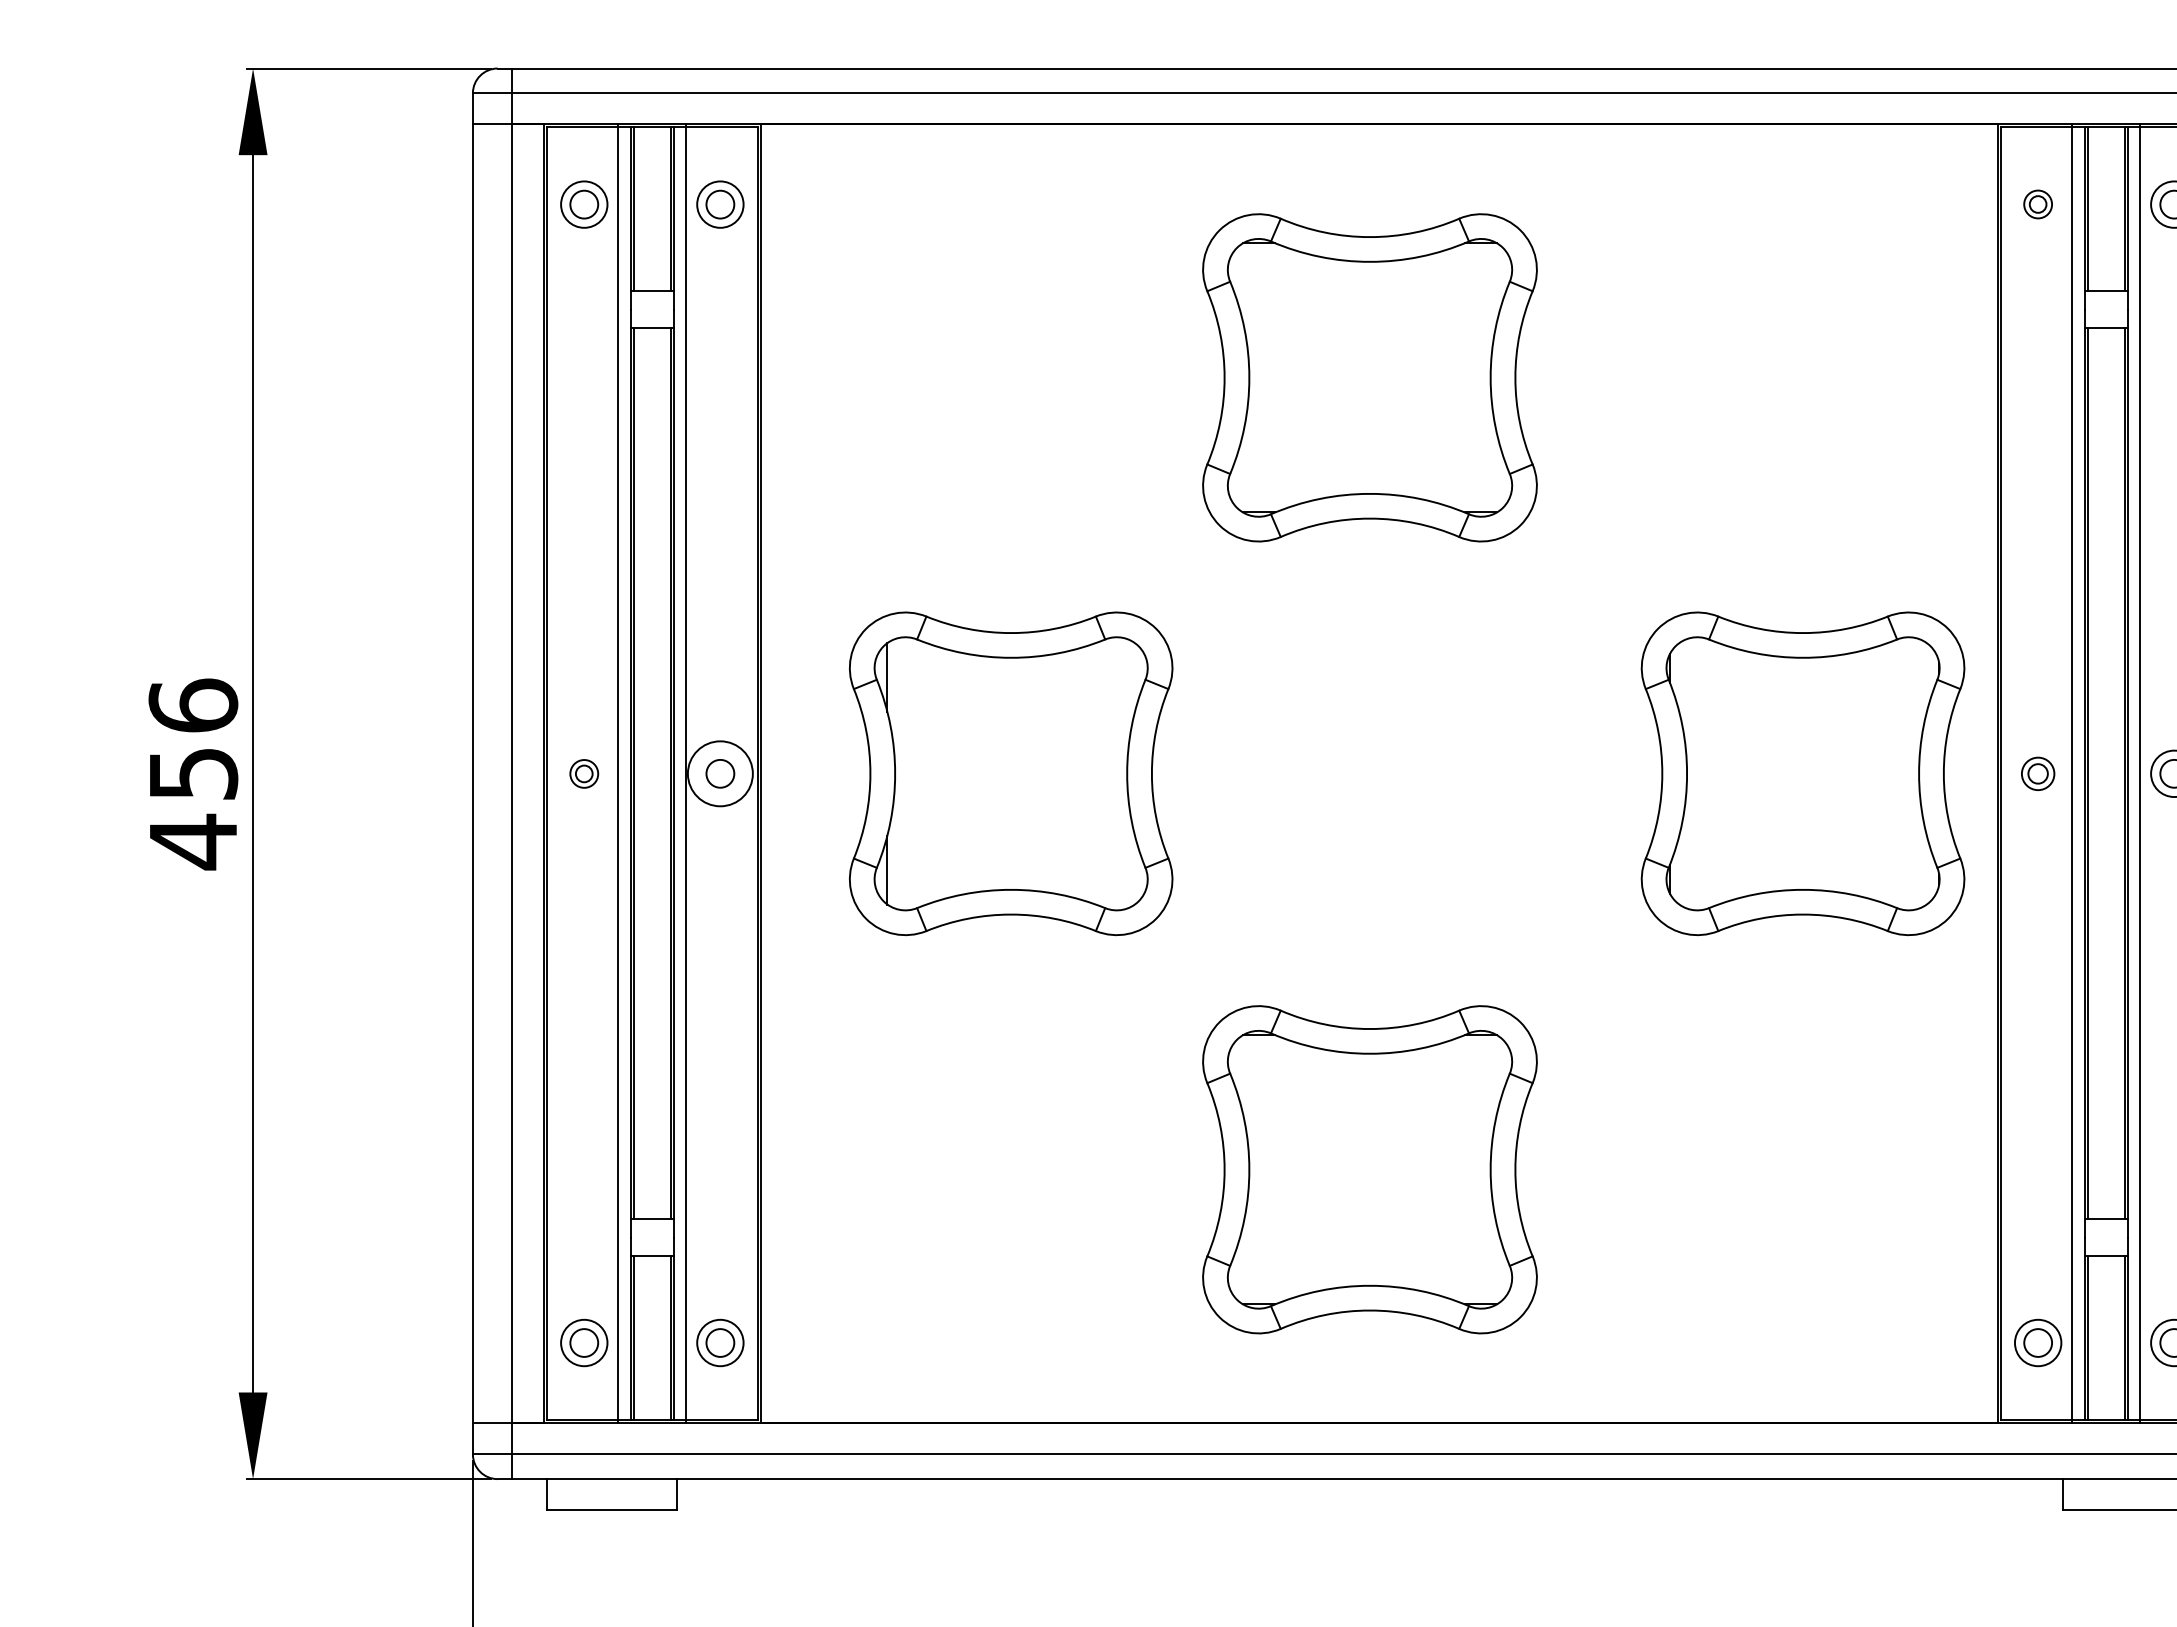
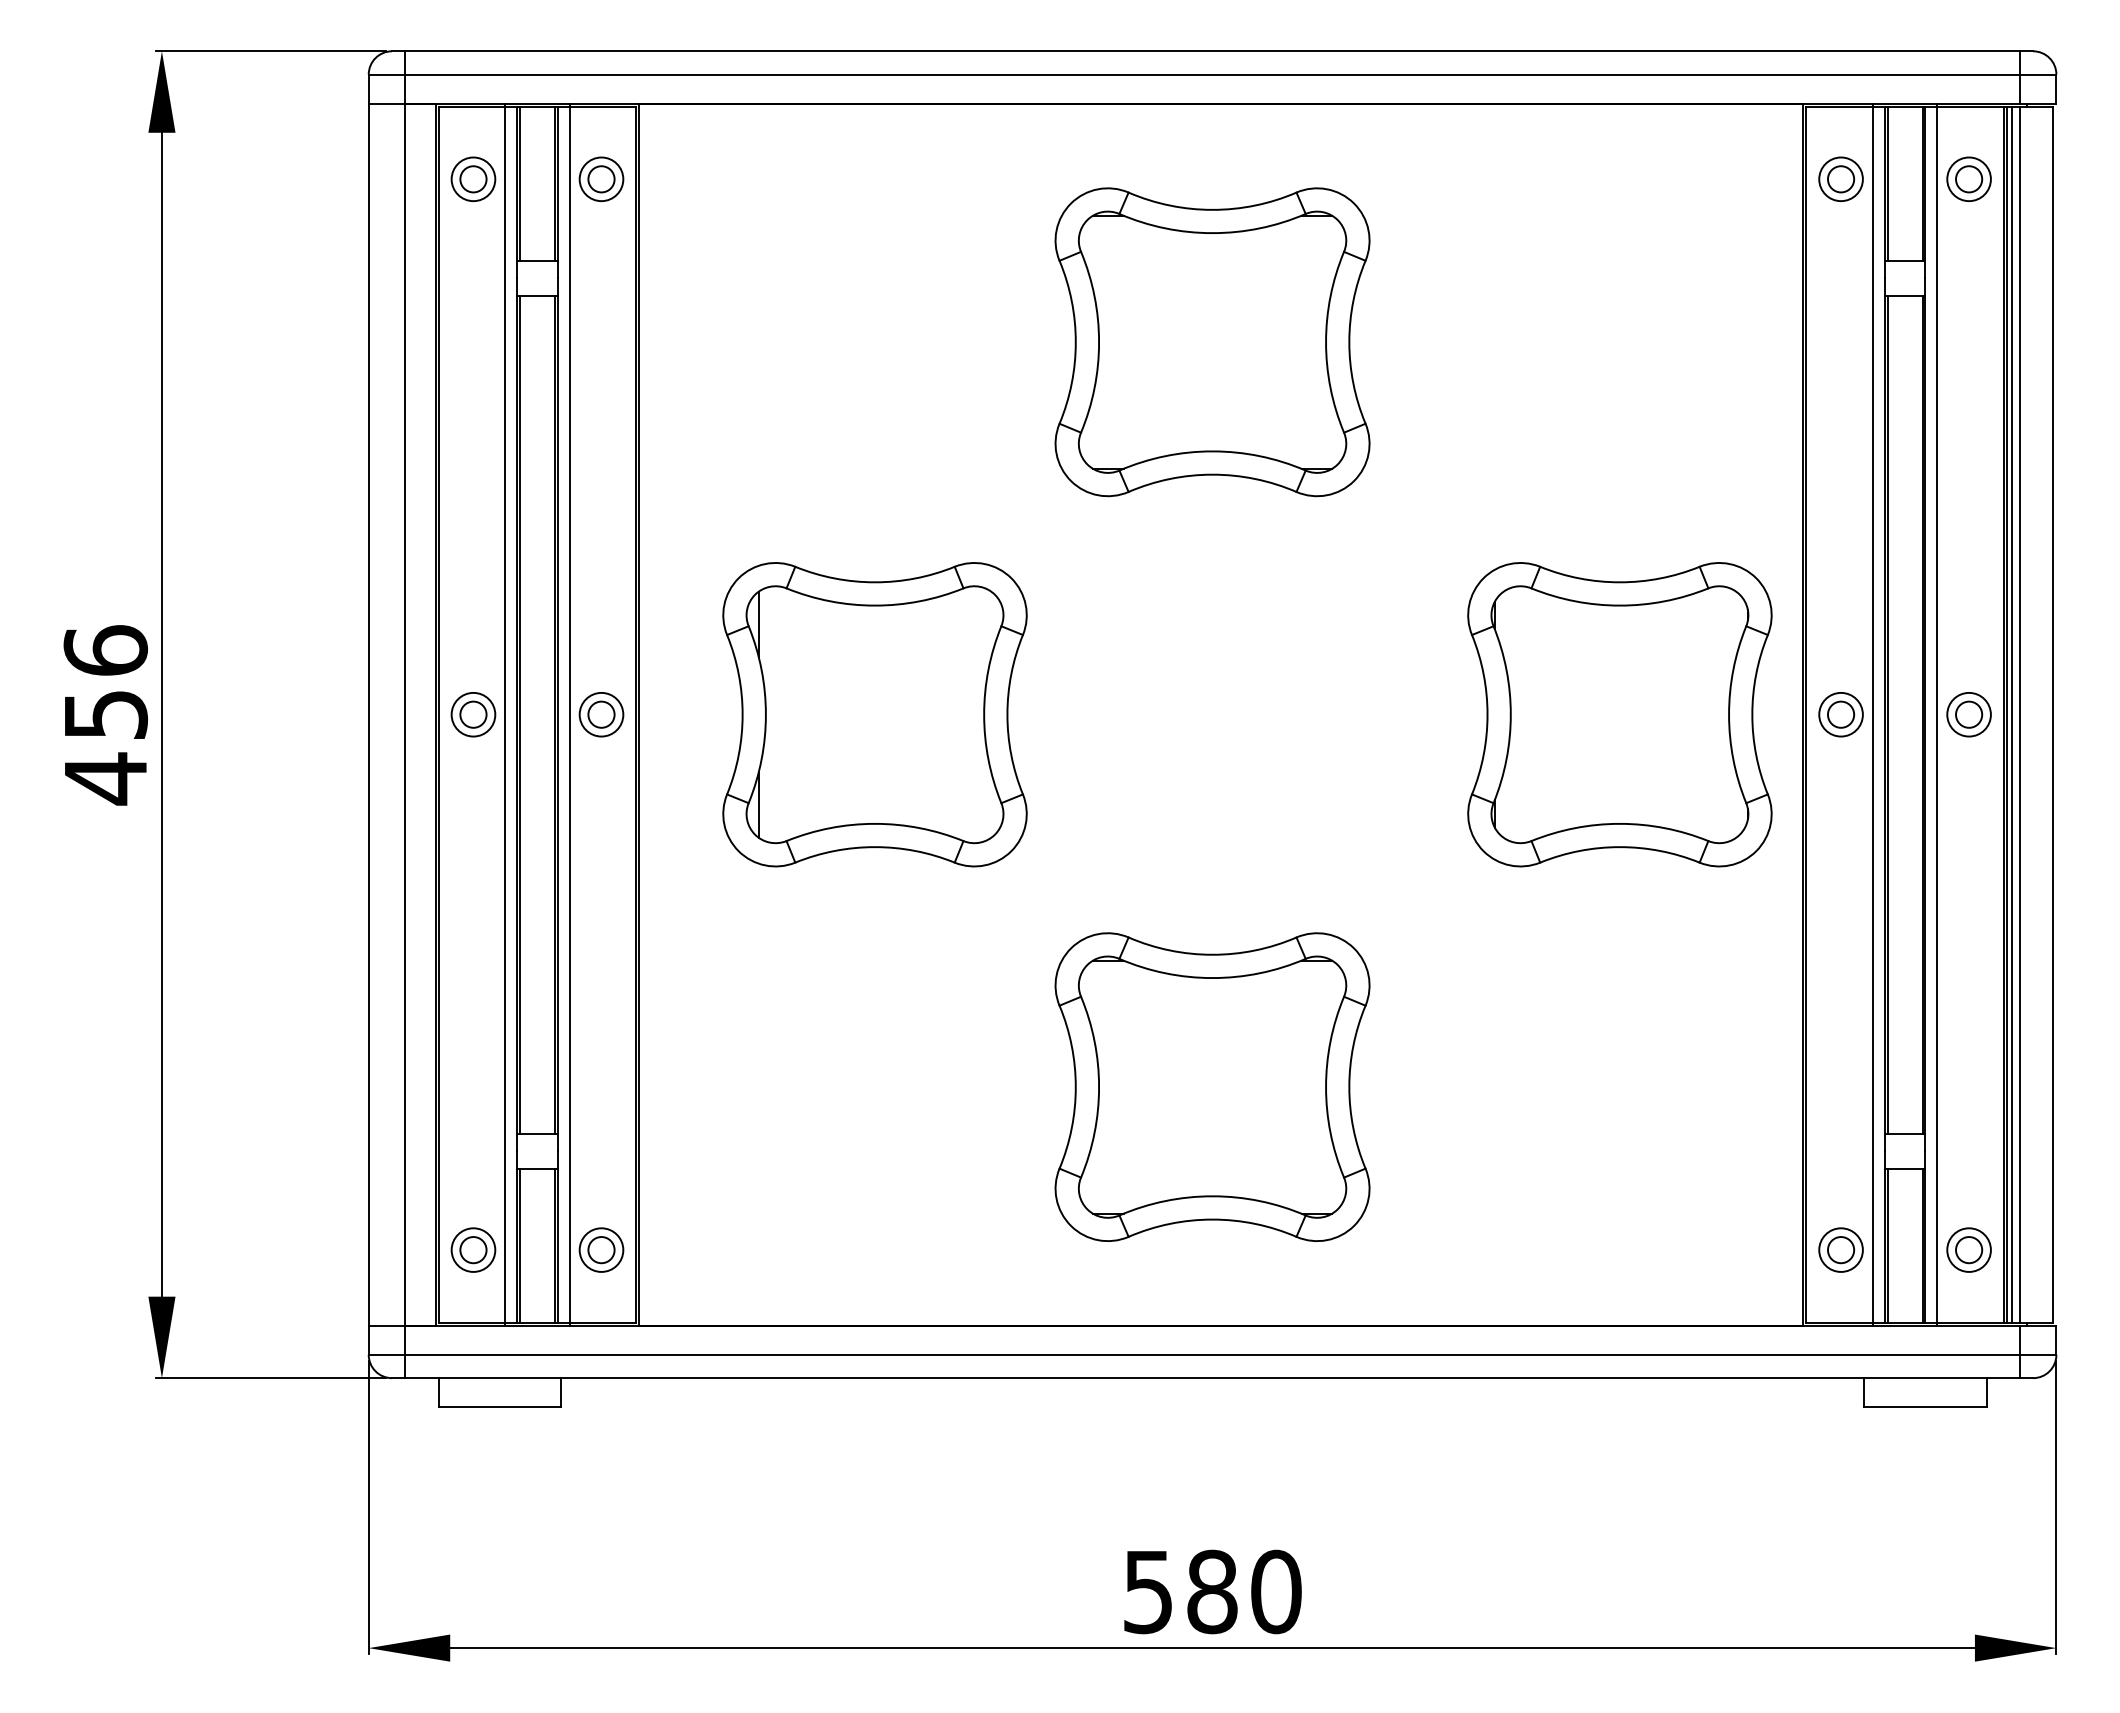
part: (2037, 203) -> (1840, 178), size x1.67
part: (584, 773) -> (473, 714), size x1.67
circle: (720, 773) -> (601, 714), size x0.71
part: (2037, 773) -> (1840, 714), size x1.43

